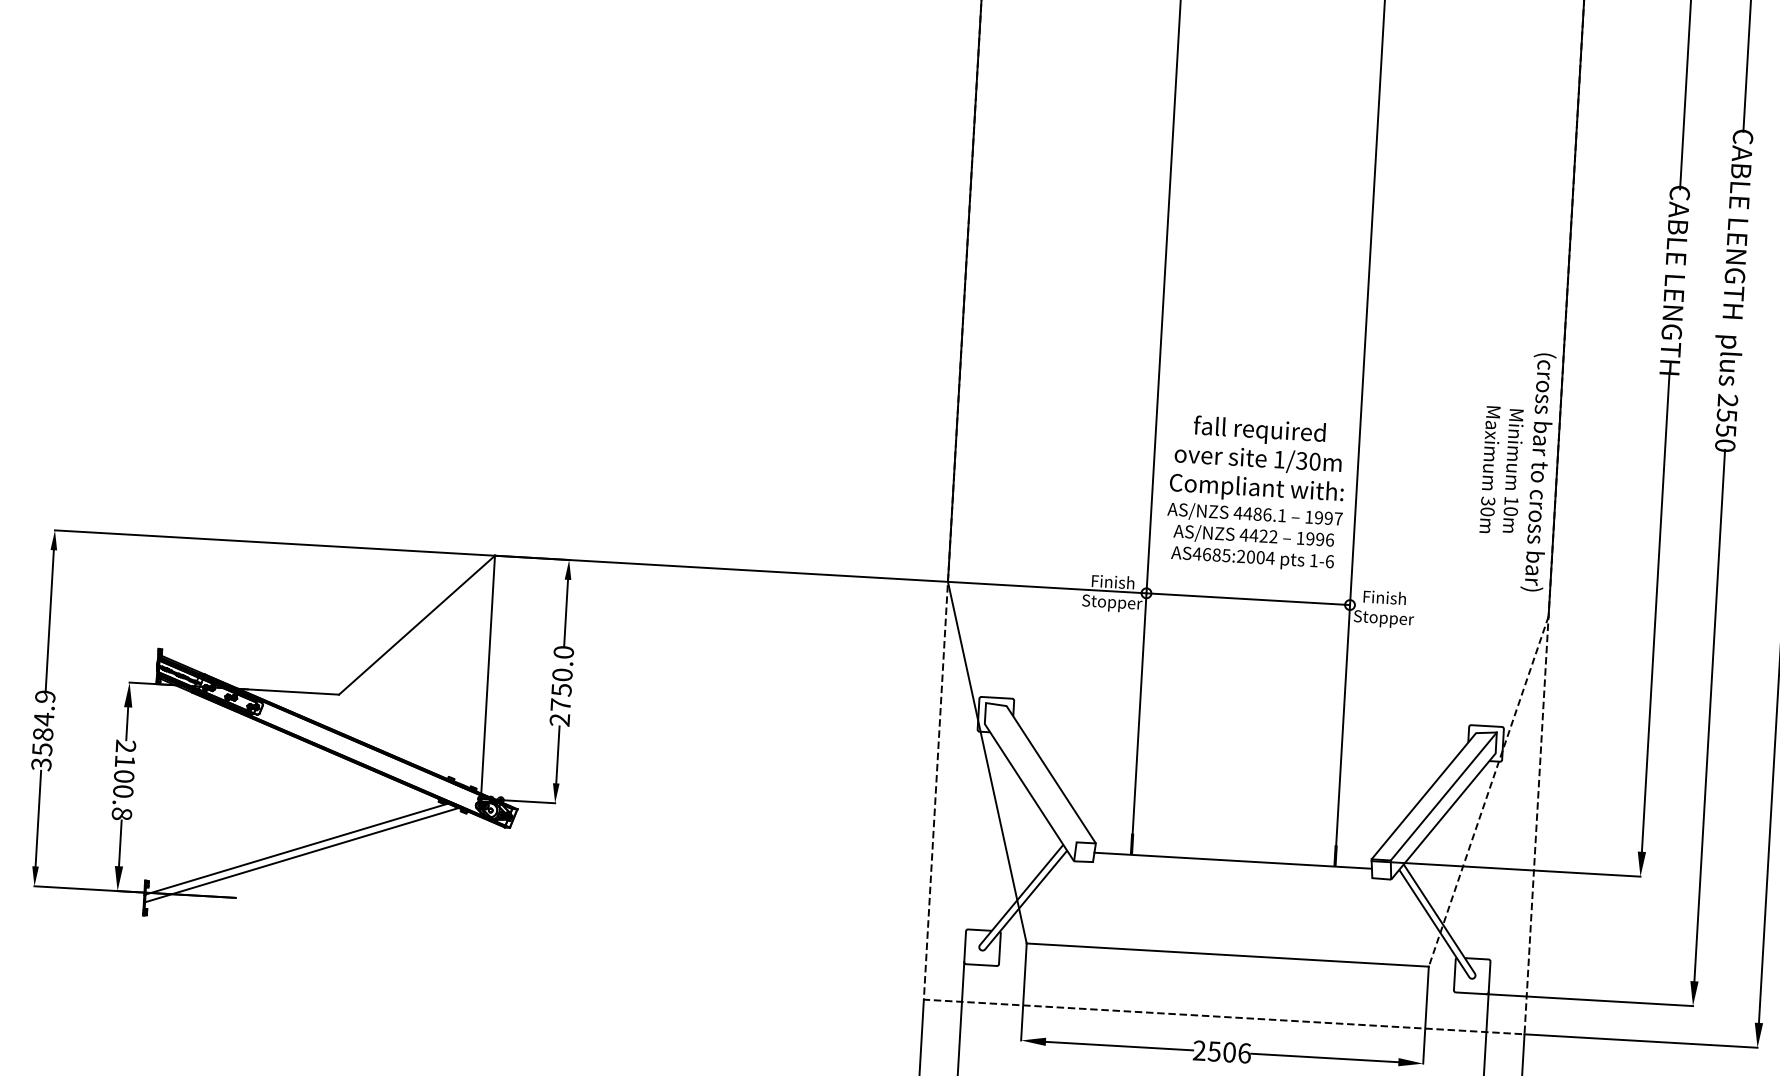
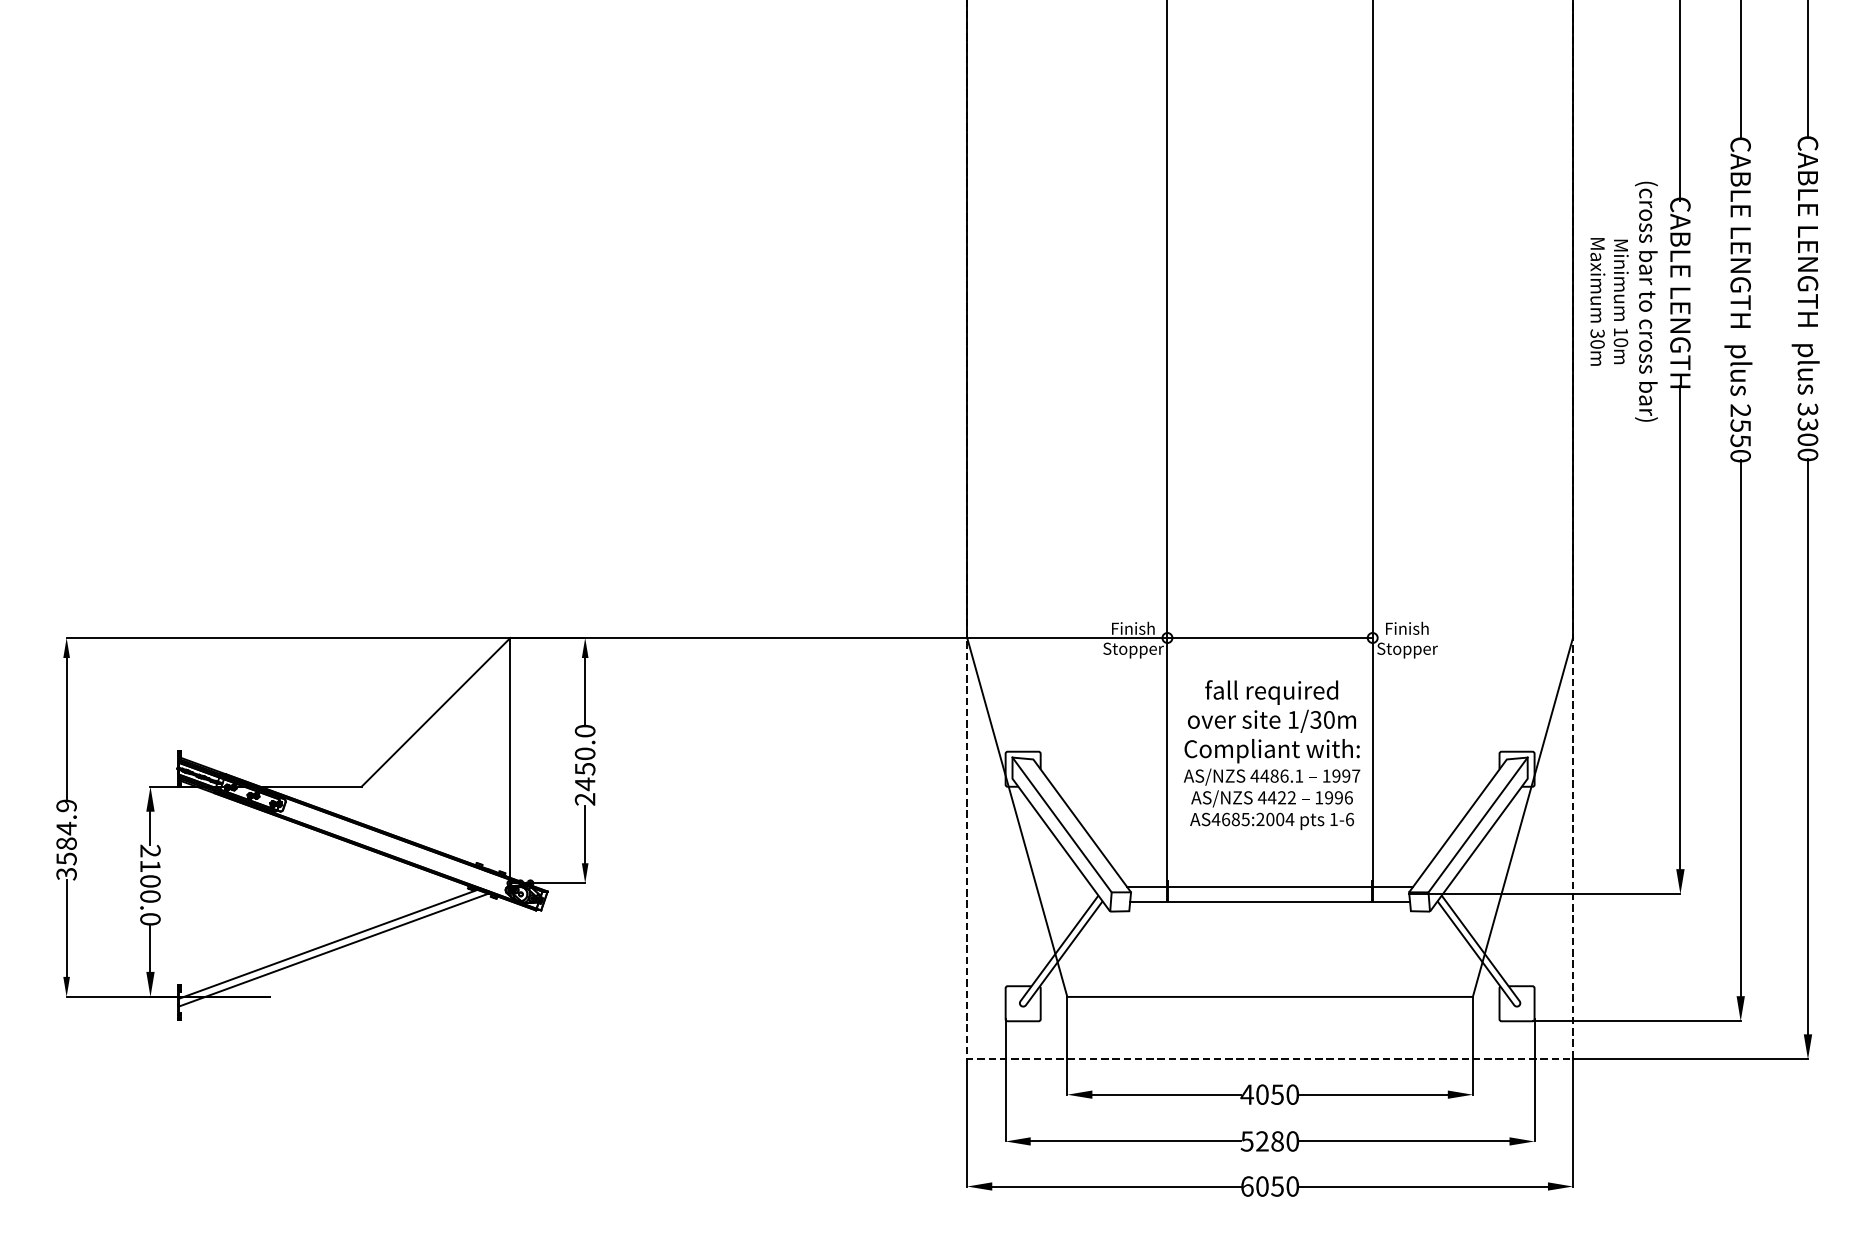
text: (1515, 470) -> (1623, 301), moved
text: (1255, 492) -> (1271, 754), moved
text: (561, 705) -> (585, 784), 2750.0 -> 2450.0
line: (1030, 772) -> (1061, 824), added
line: (1488, 791) -> (1522, 817), dashed -> solid
text: (122, 814) -> (150, 919), 2100.8 -> 2100.0
line: (1233, 845) -> (1269, 886), added
text: (1221, 1051) -> (1269, 1094), 2506 -> 4050

